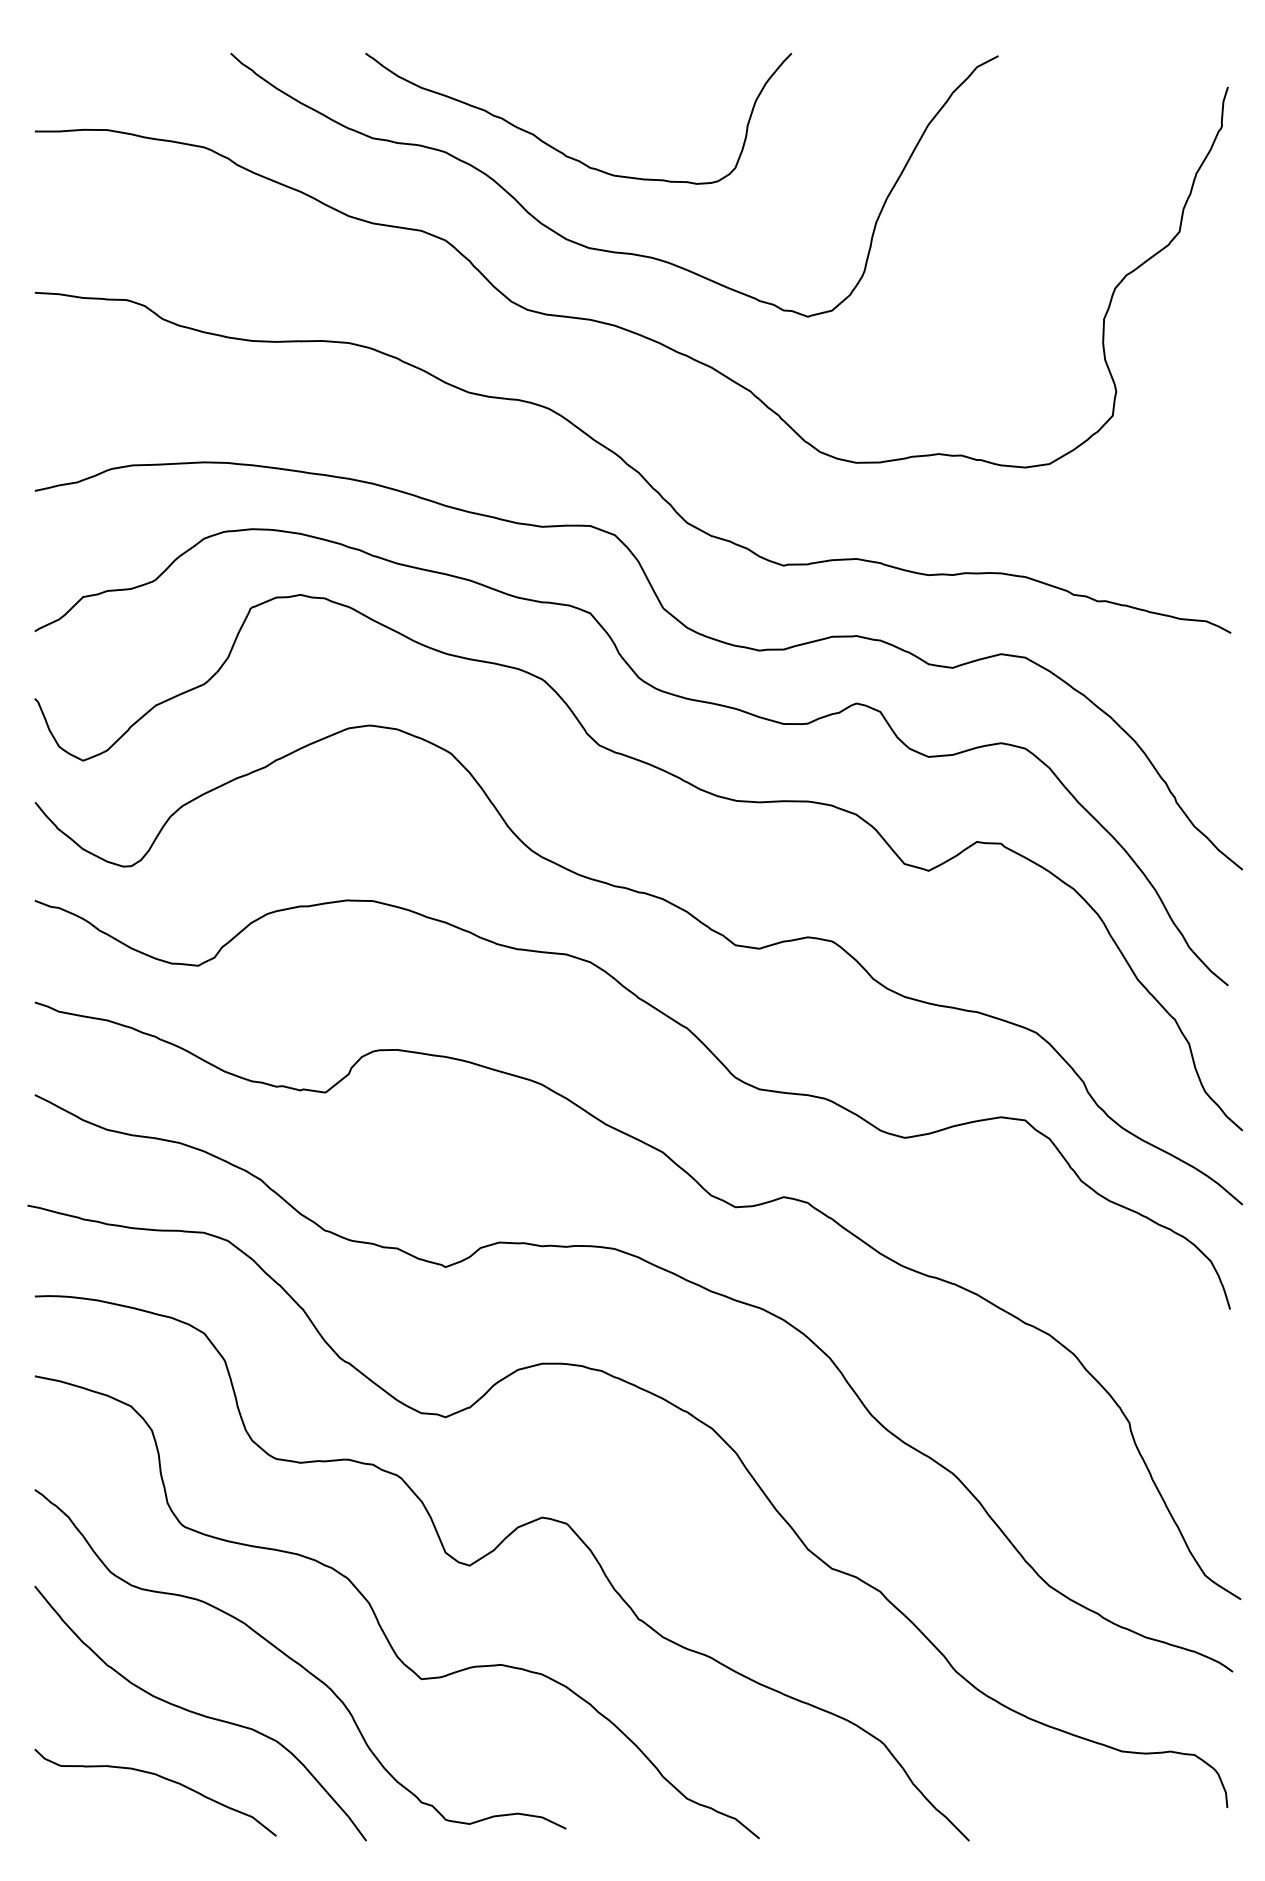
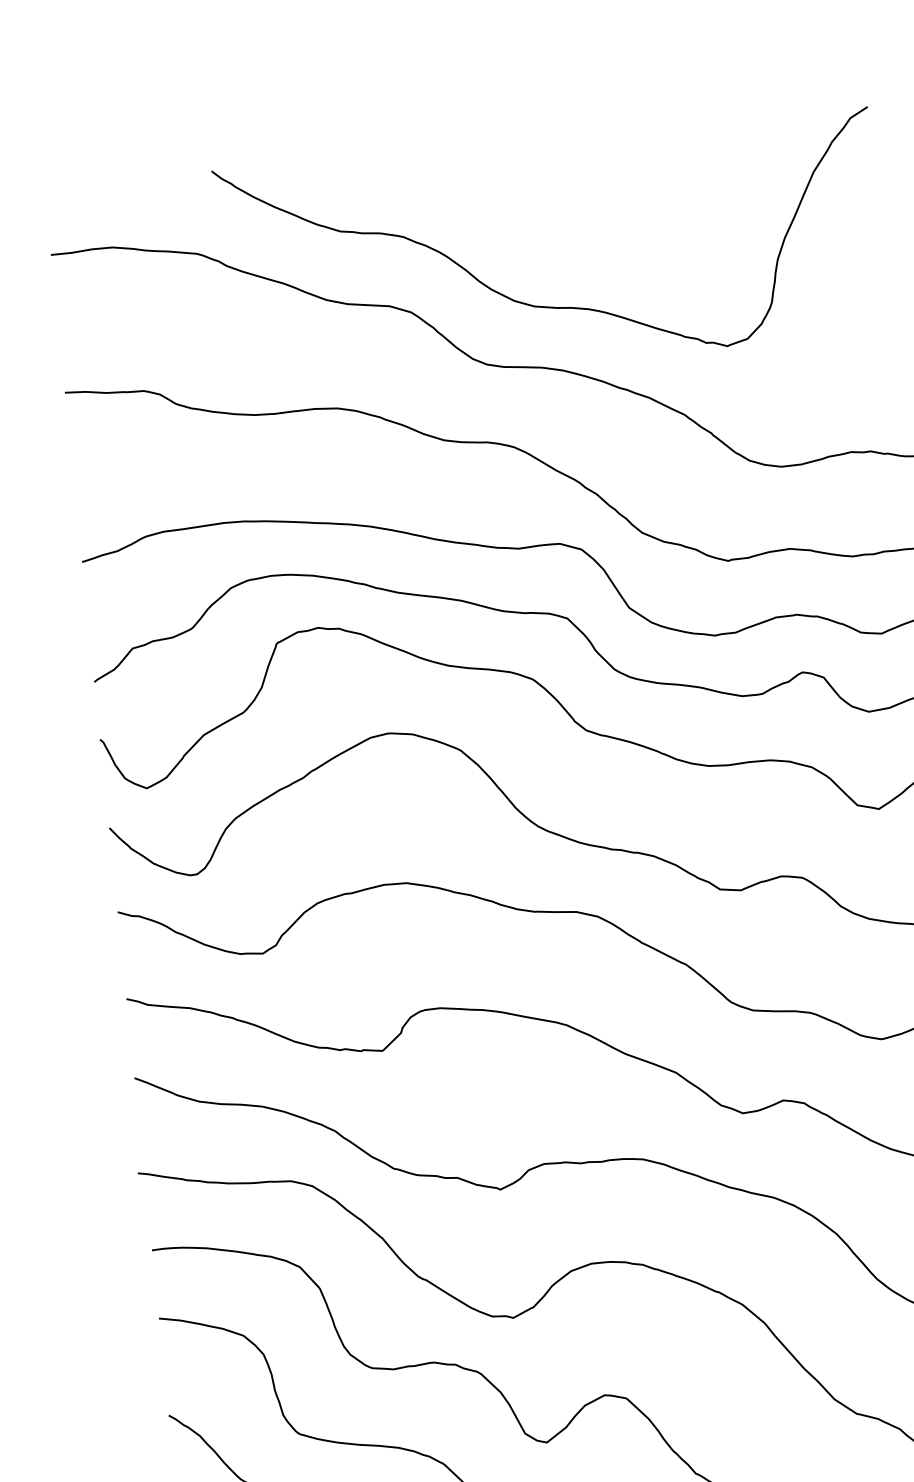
curve: (561, 151) -> (502, 226), removed

